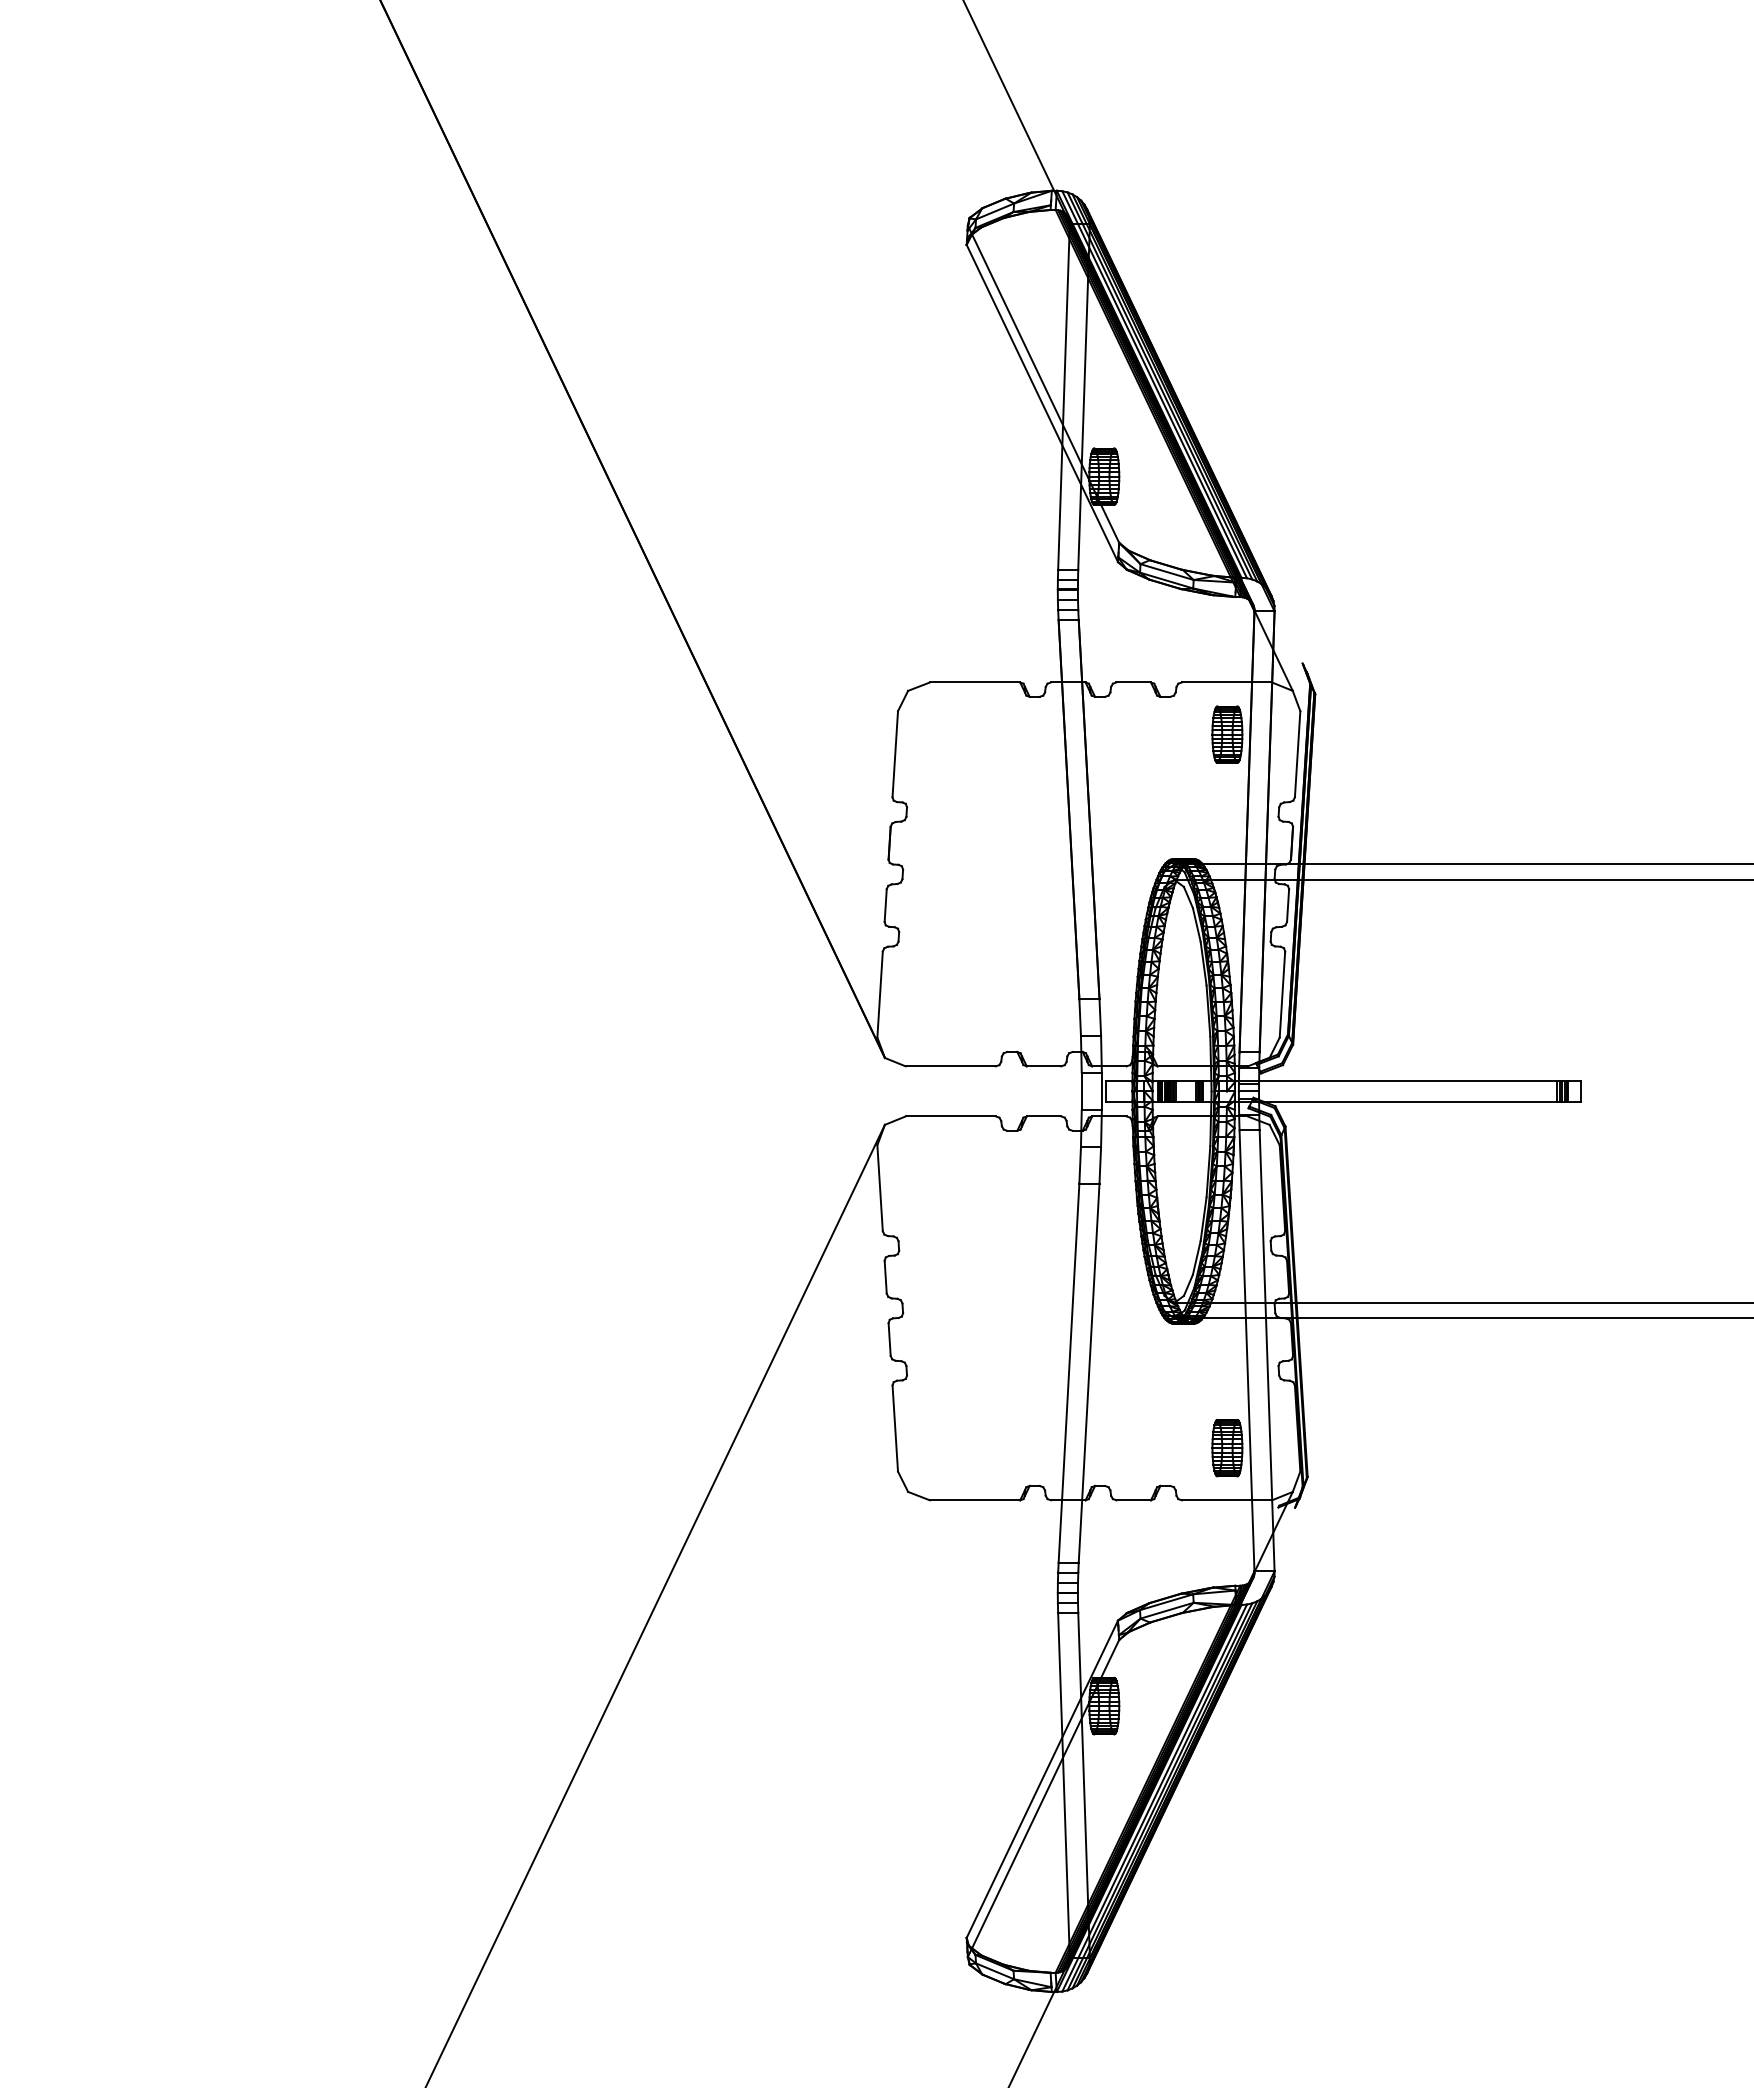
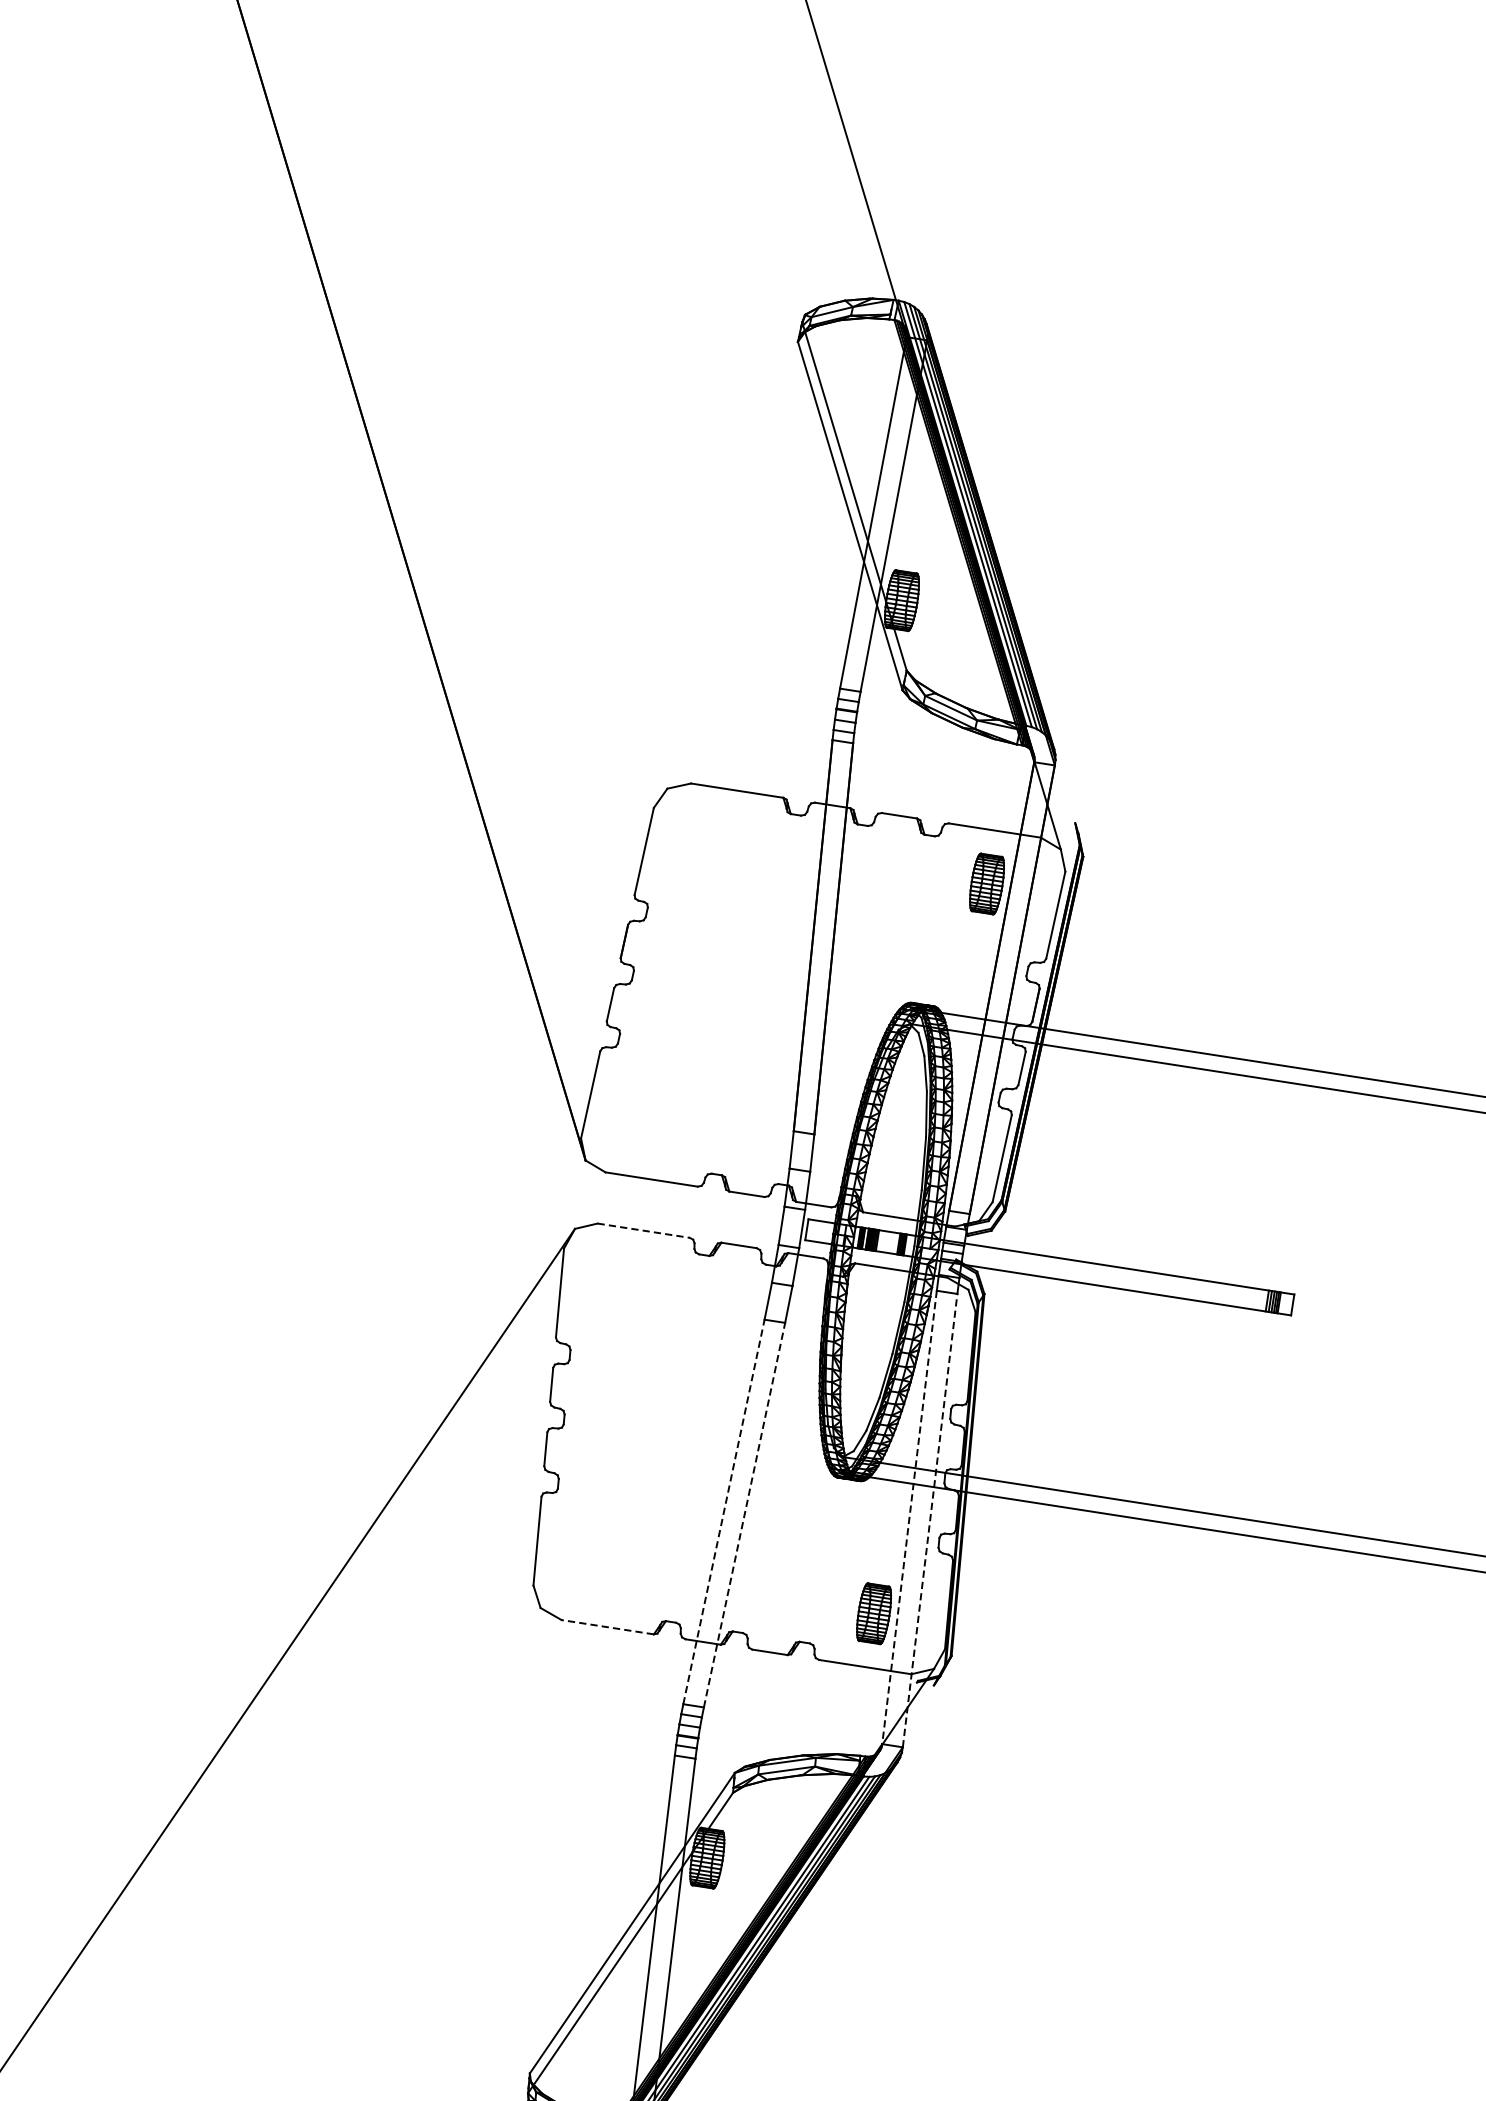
line: (951, 1116) -> (644, 1230), solid -> dashed
line: (1247, 1350) -> (910, 1517), solid -> dashed
line: (1267, 1350) -> (930, 1520), solid -> dashed
line: (1069, 1373) -> (724, 1512), solid -> dashed
line: (1089, 1373) -> (744, 1515), solid -> dashed
line: (974, 1500) -> (607, 1627), solid -> dashed

